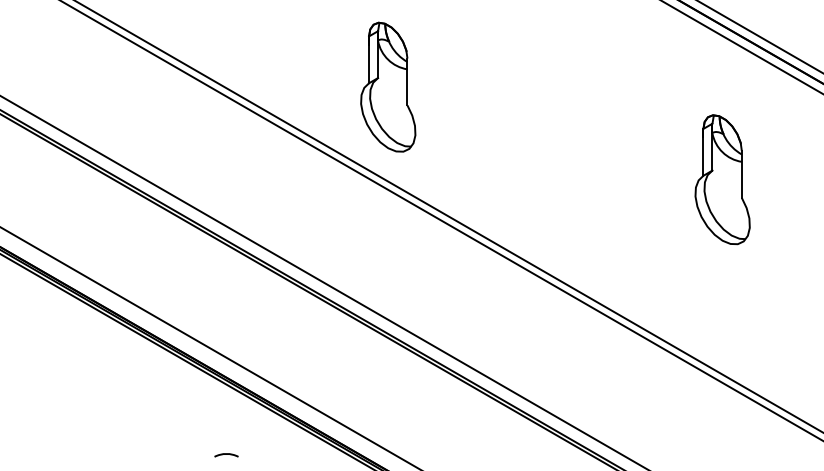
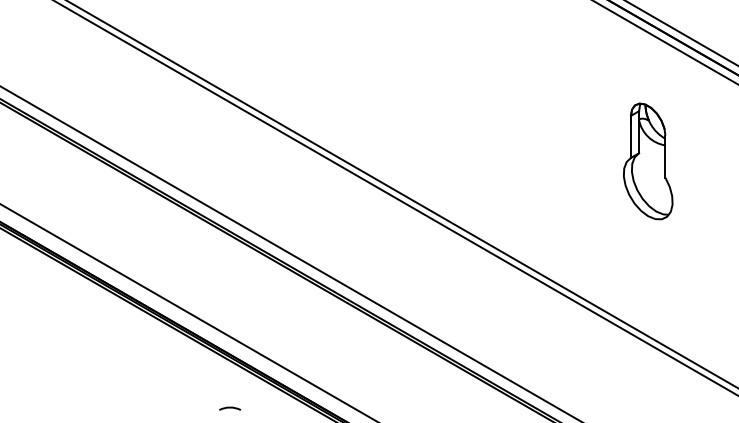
part: (388, 87) -> (348, 78), removed
arc: (225, 455) -> (229, 408), moved

